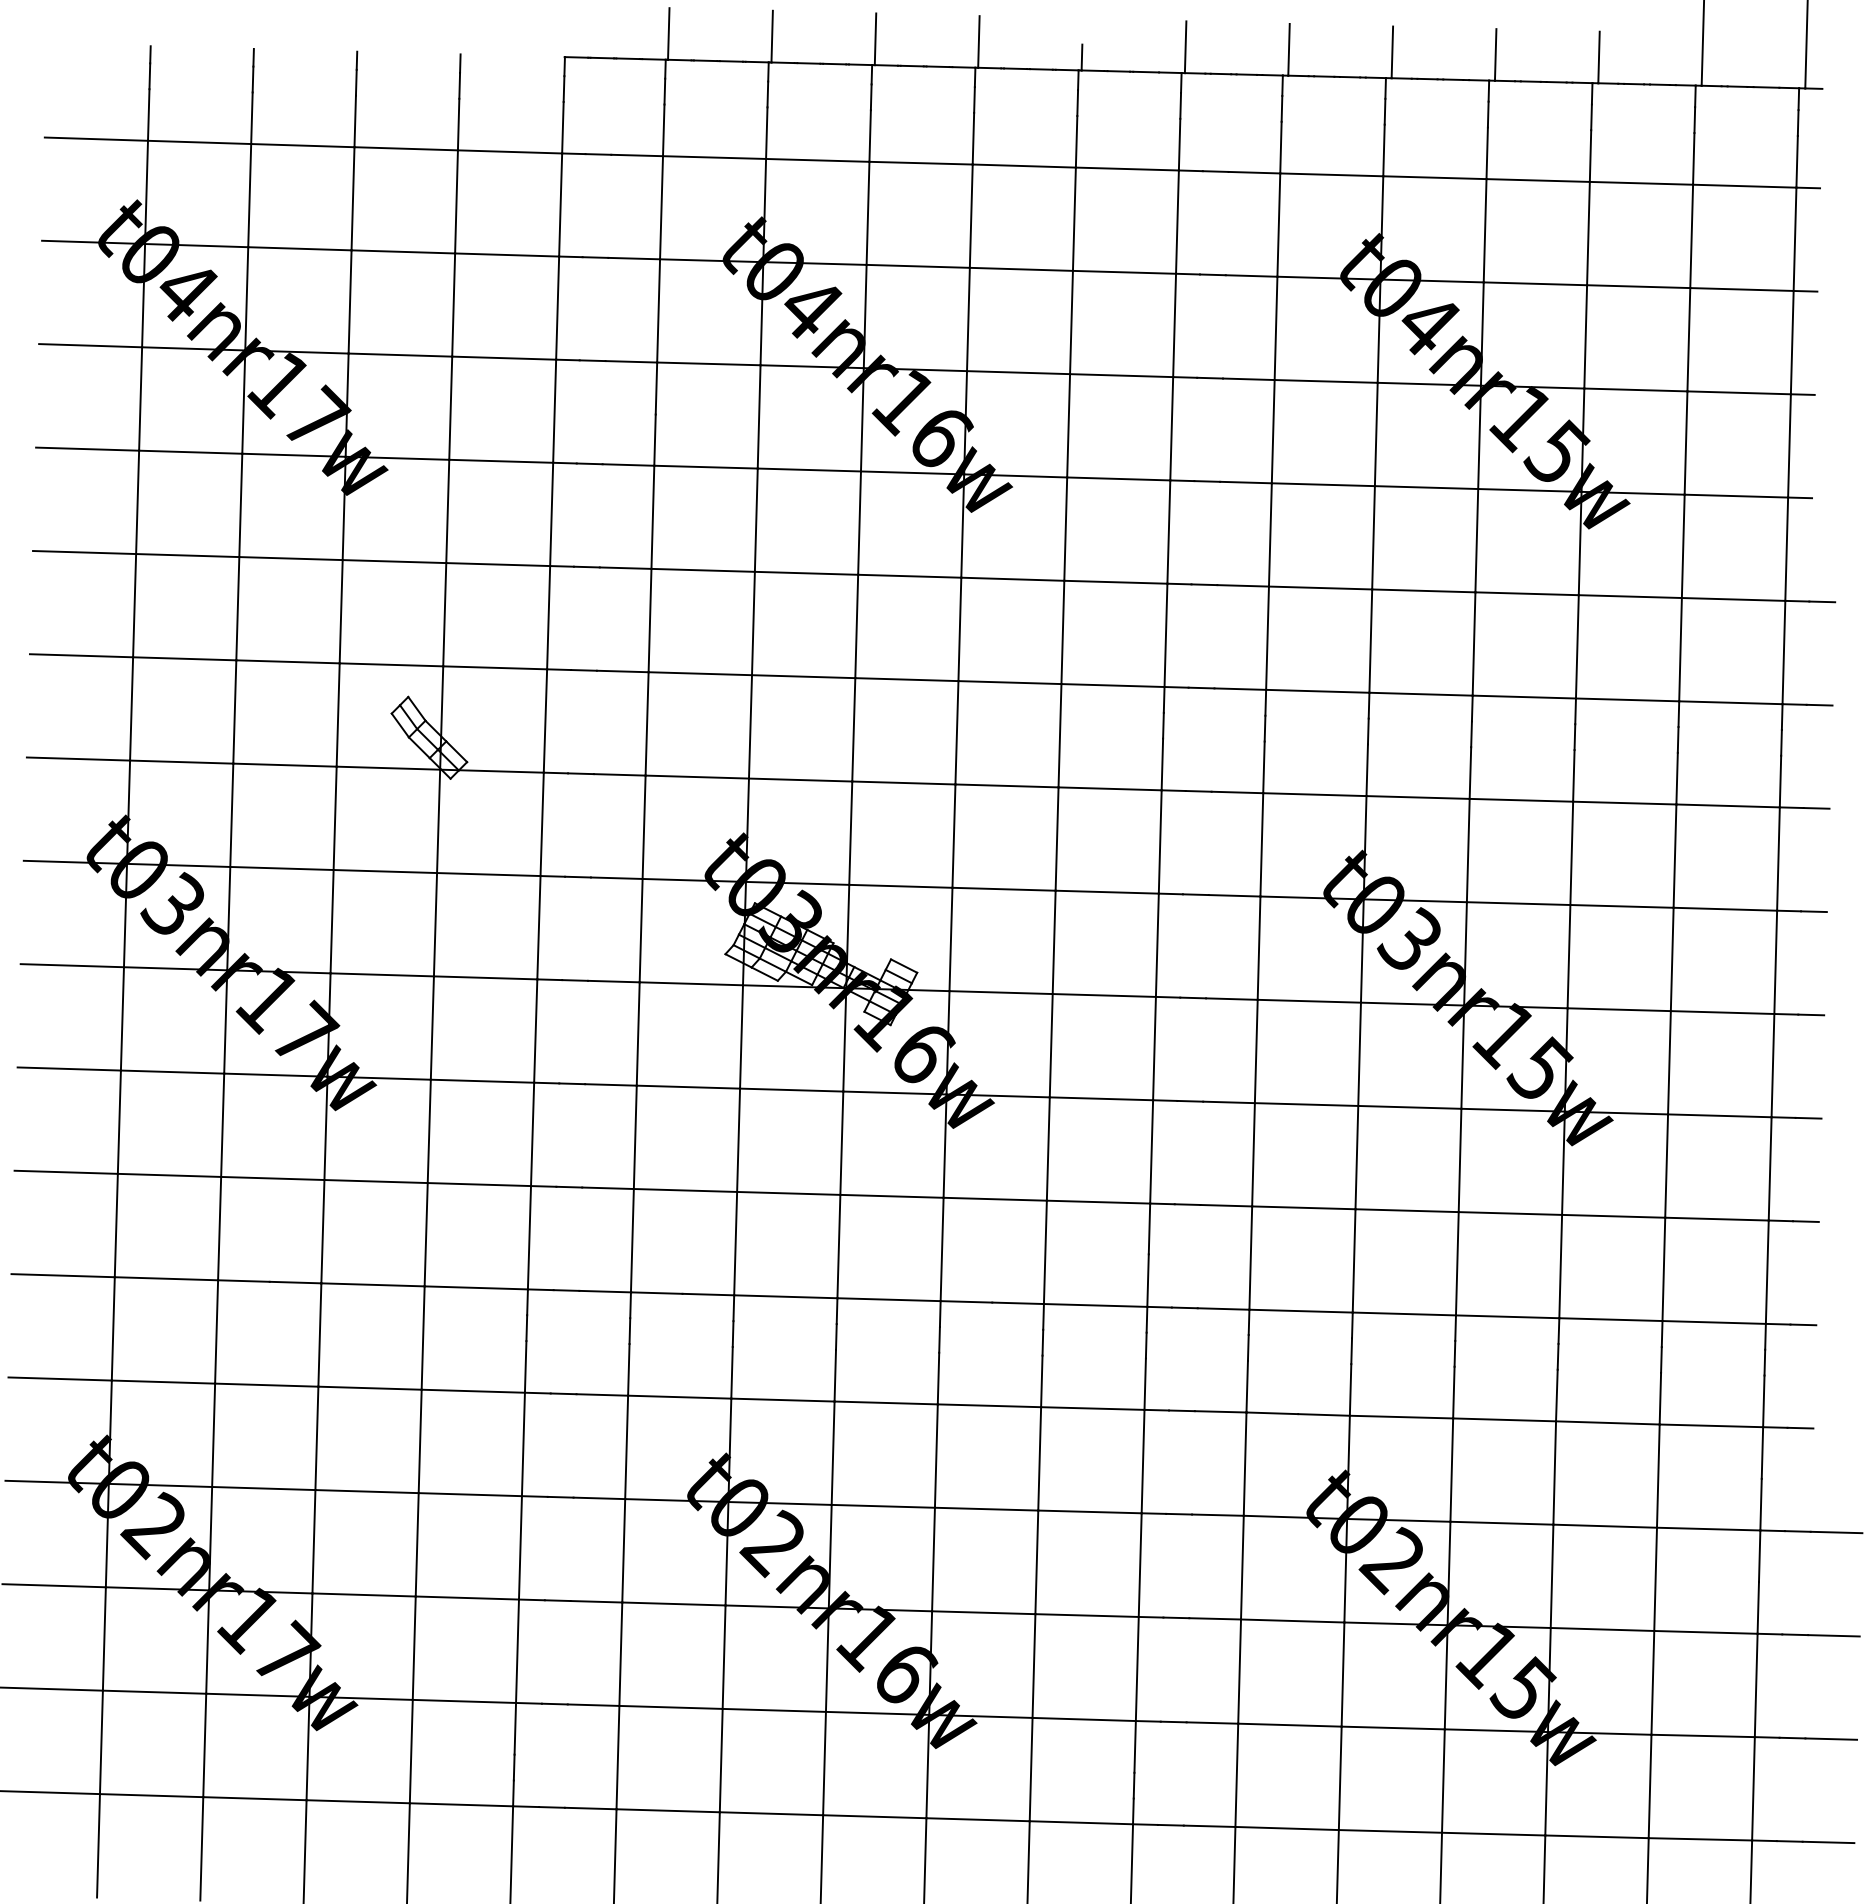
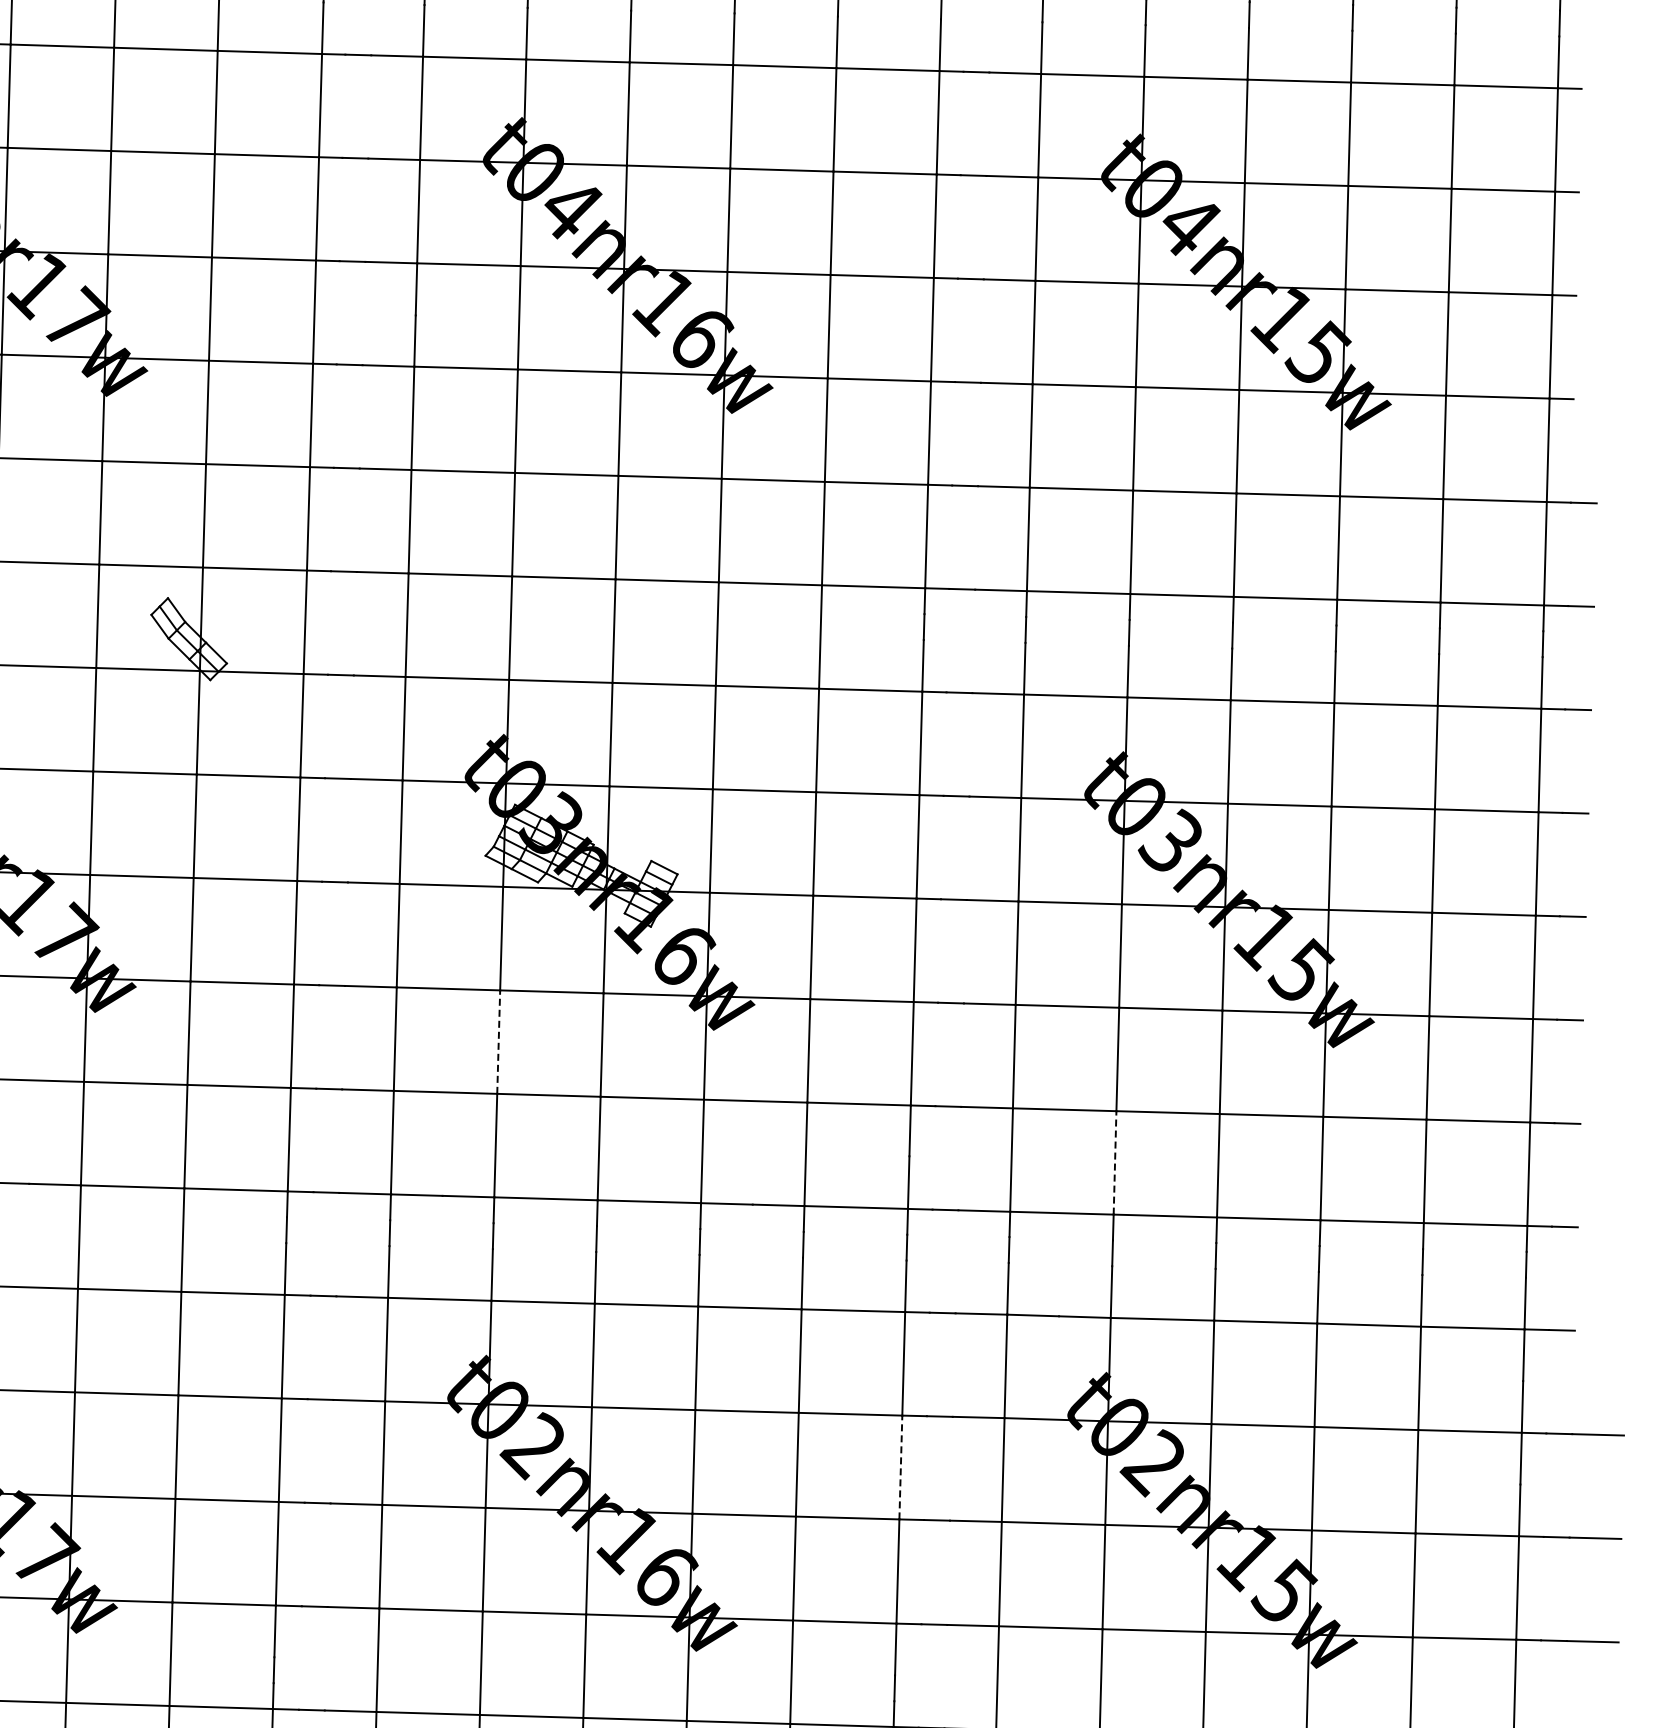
line: (738, 1140) -> (498, 1042), solid -> dashed
line: (1354, 1260) -> (1115, 1162), solid -> dashed
line: (1140, 1565) -> (901, 1467), solid -> dashed

